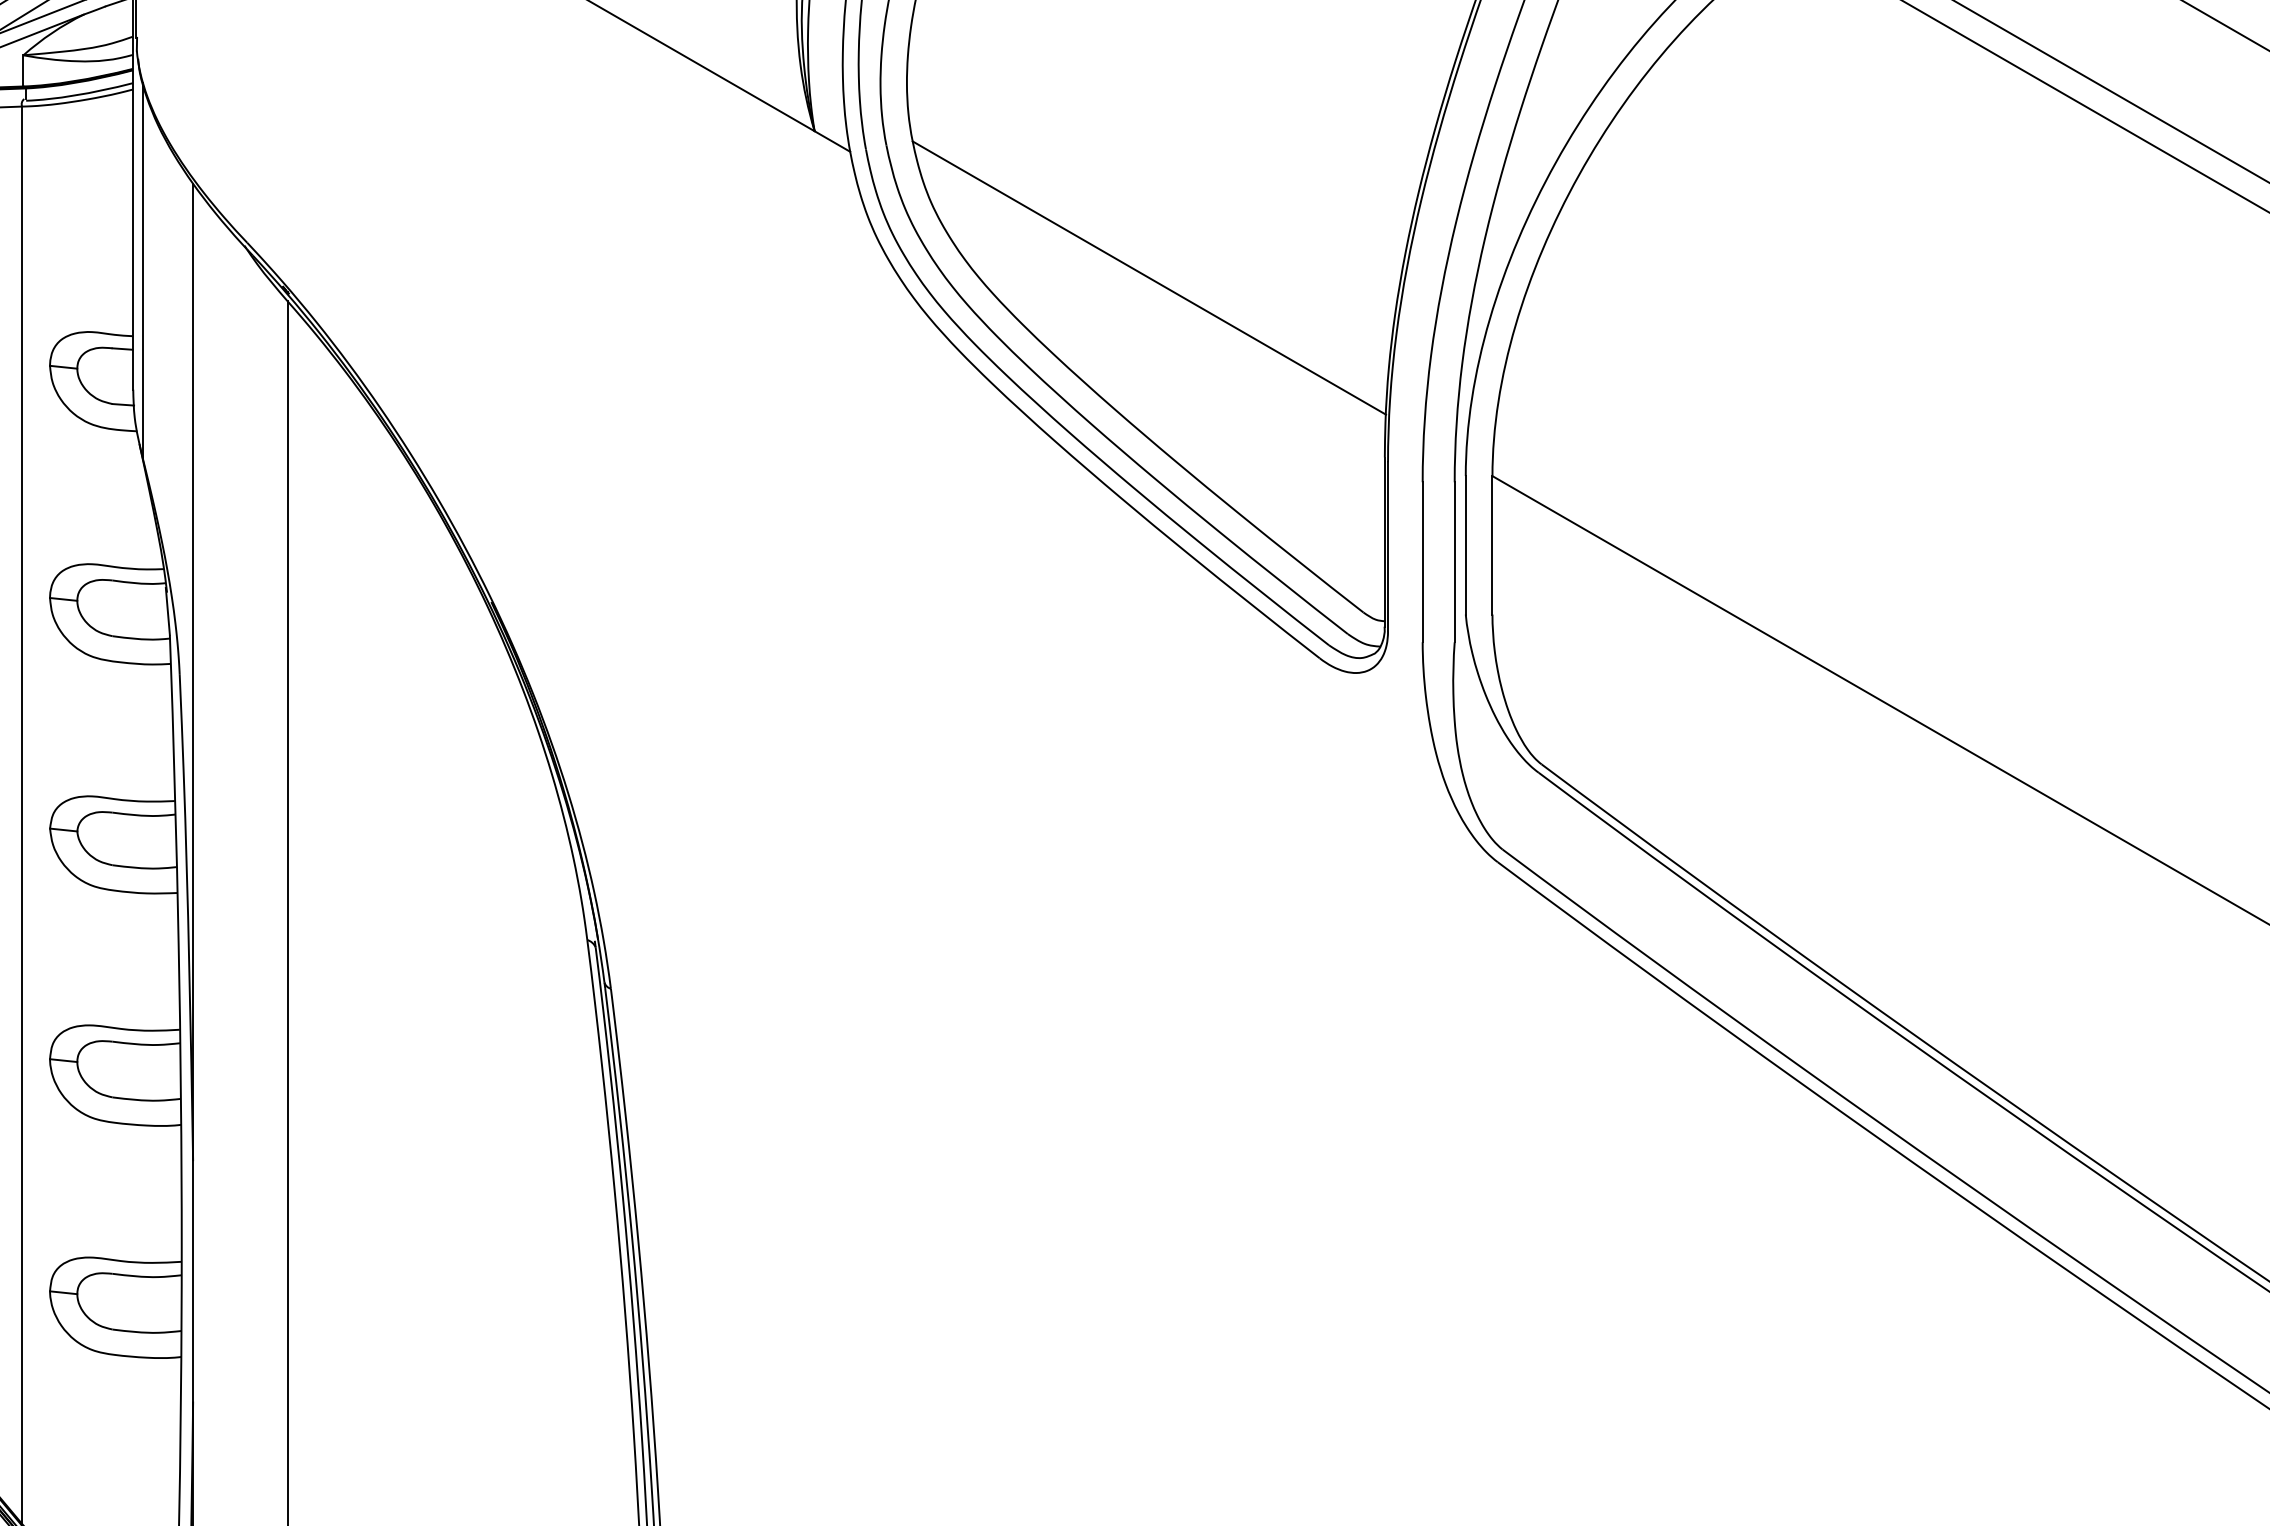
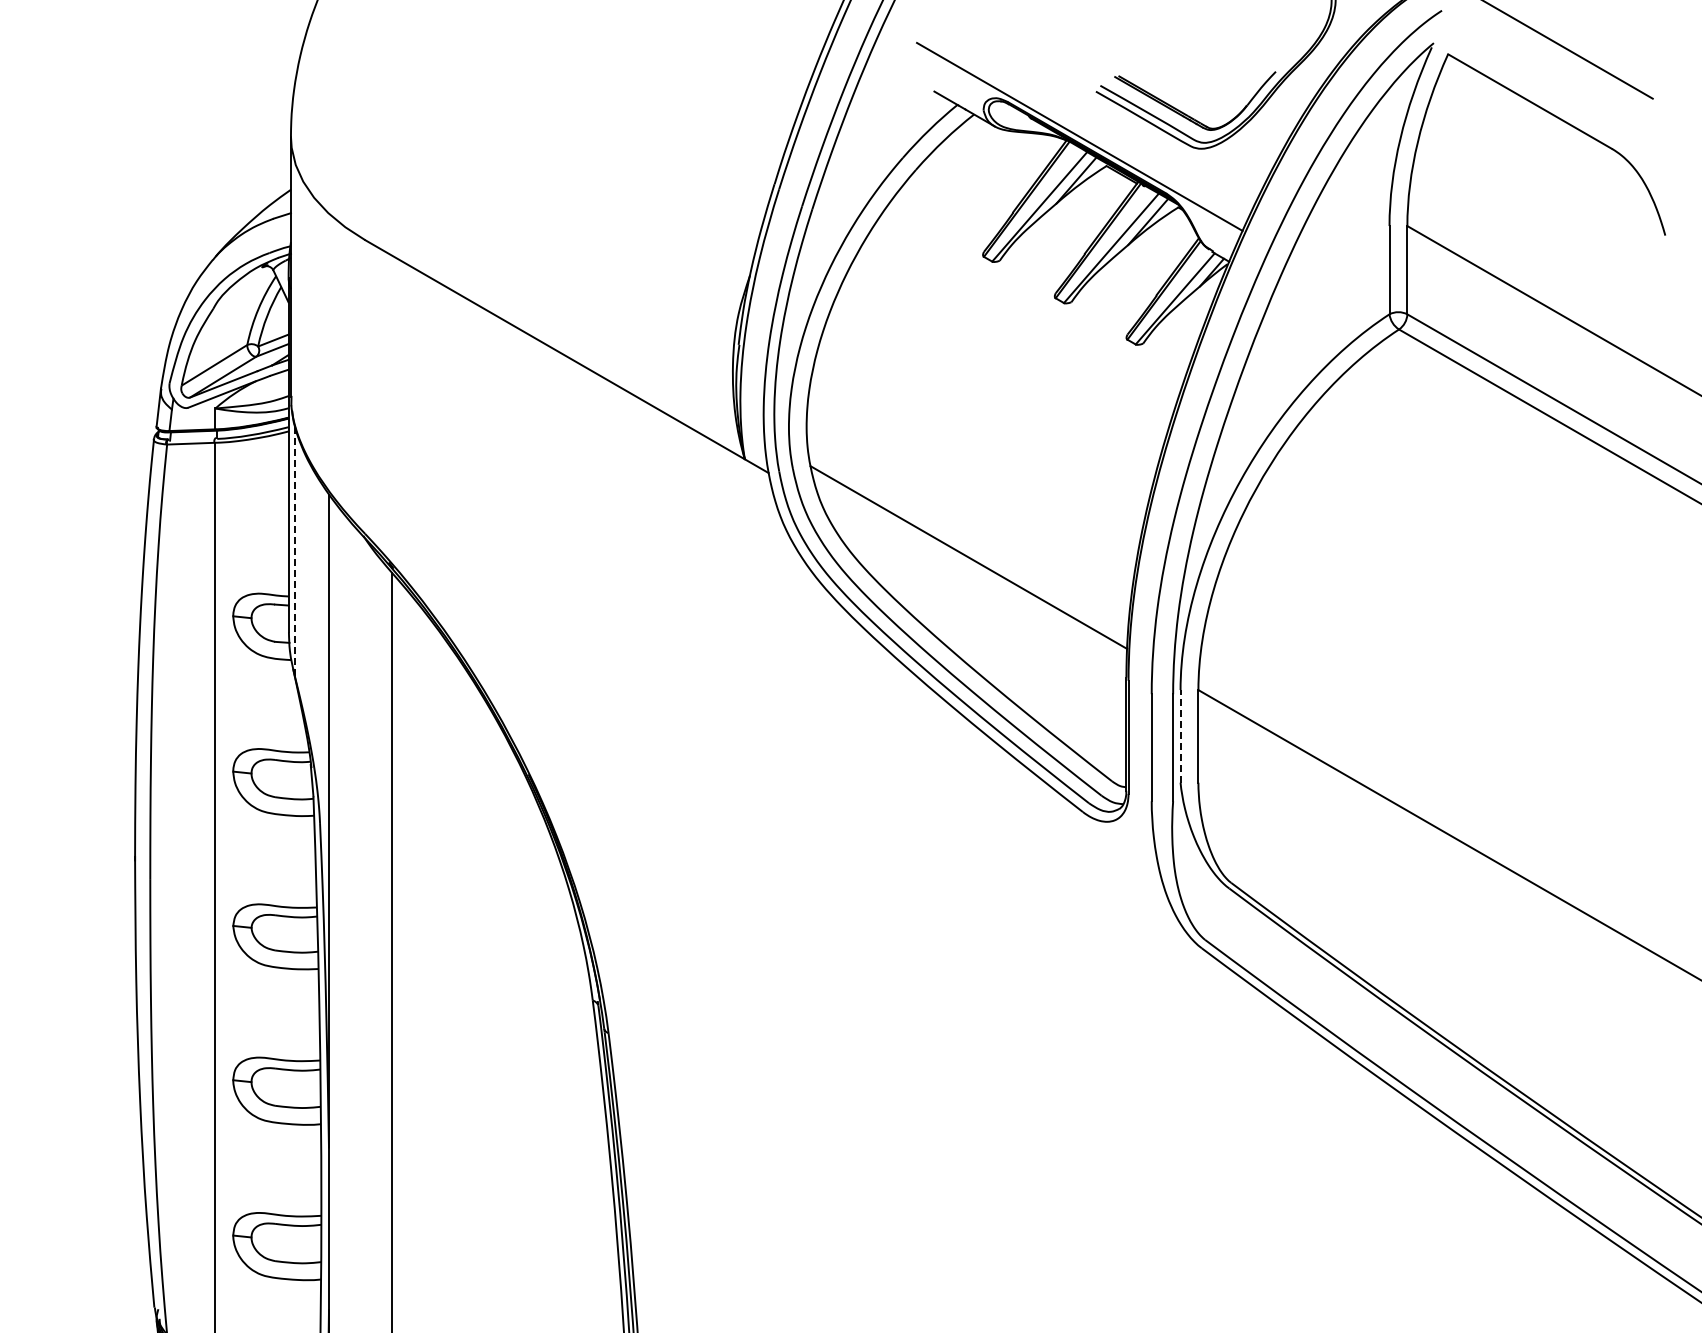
line: (143, 270) -> (295, 552), solid -> dashed
line: (1465, 543) -> (1180, 735), solid -> dashed

